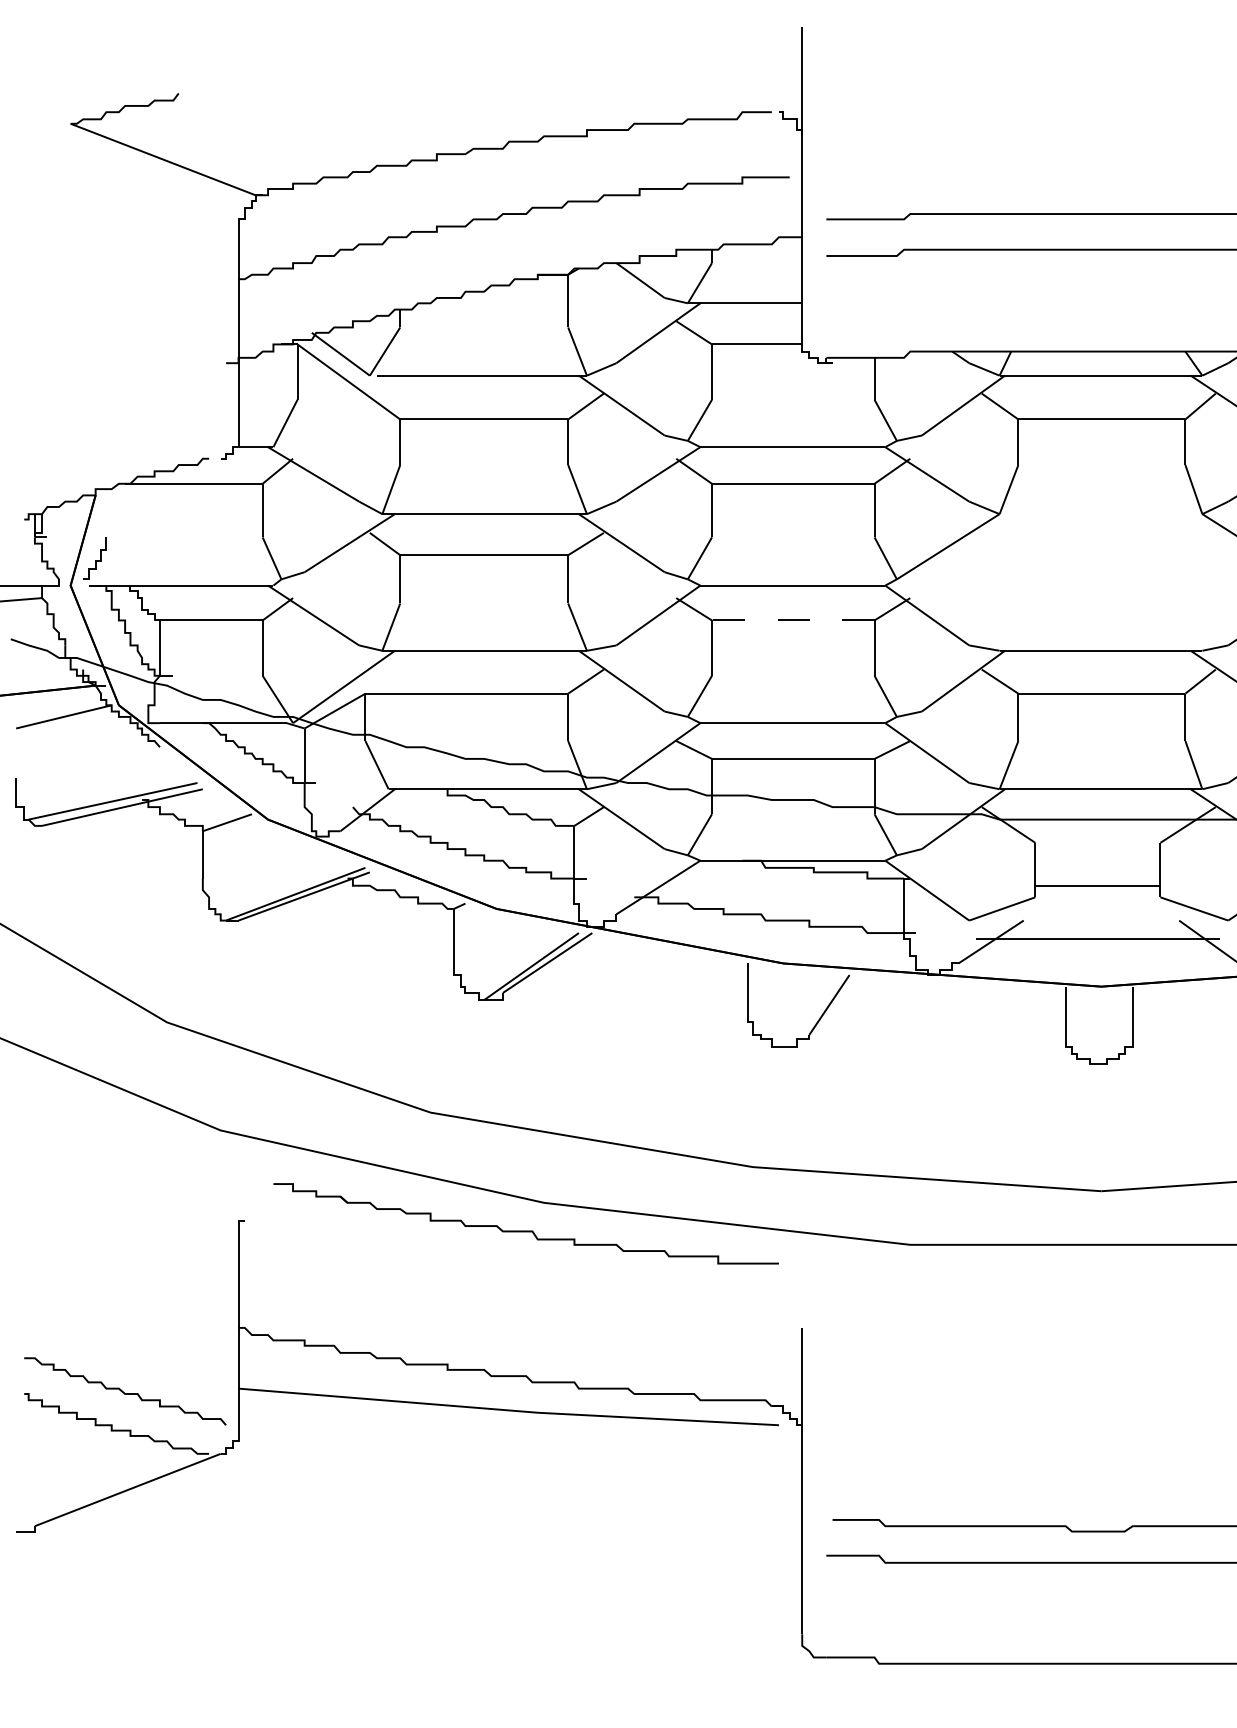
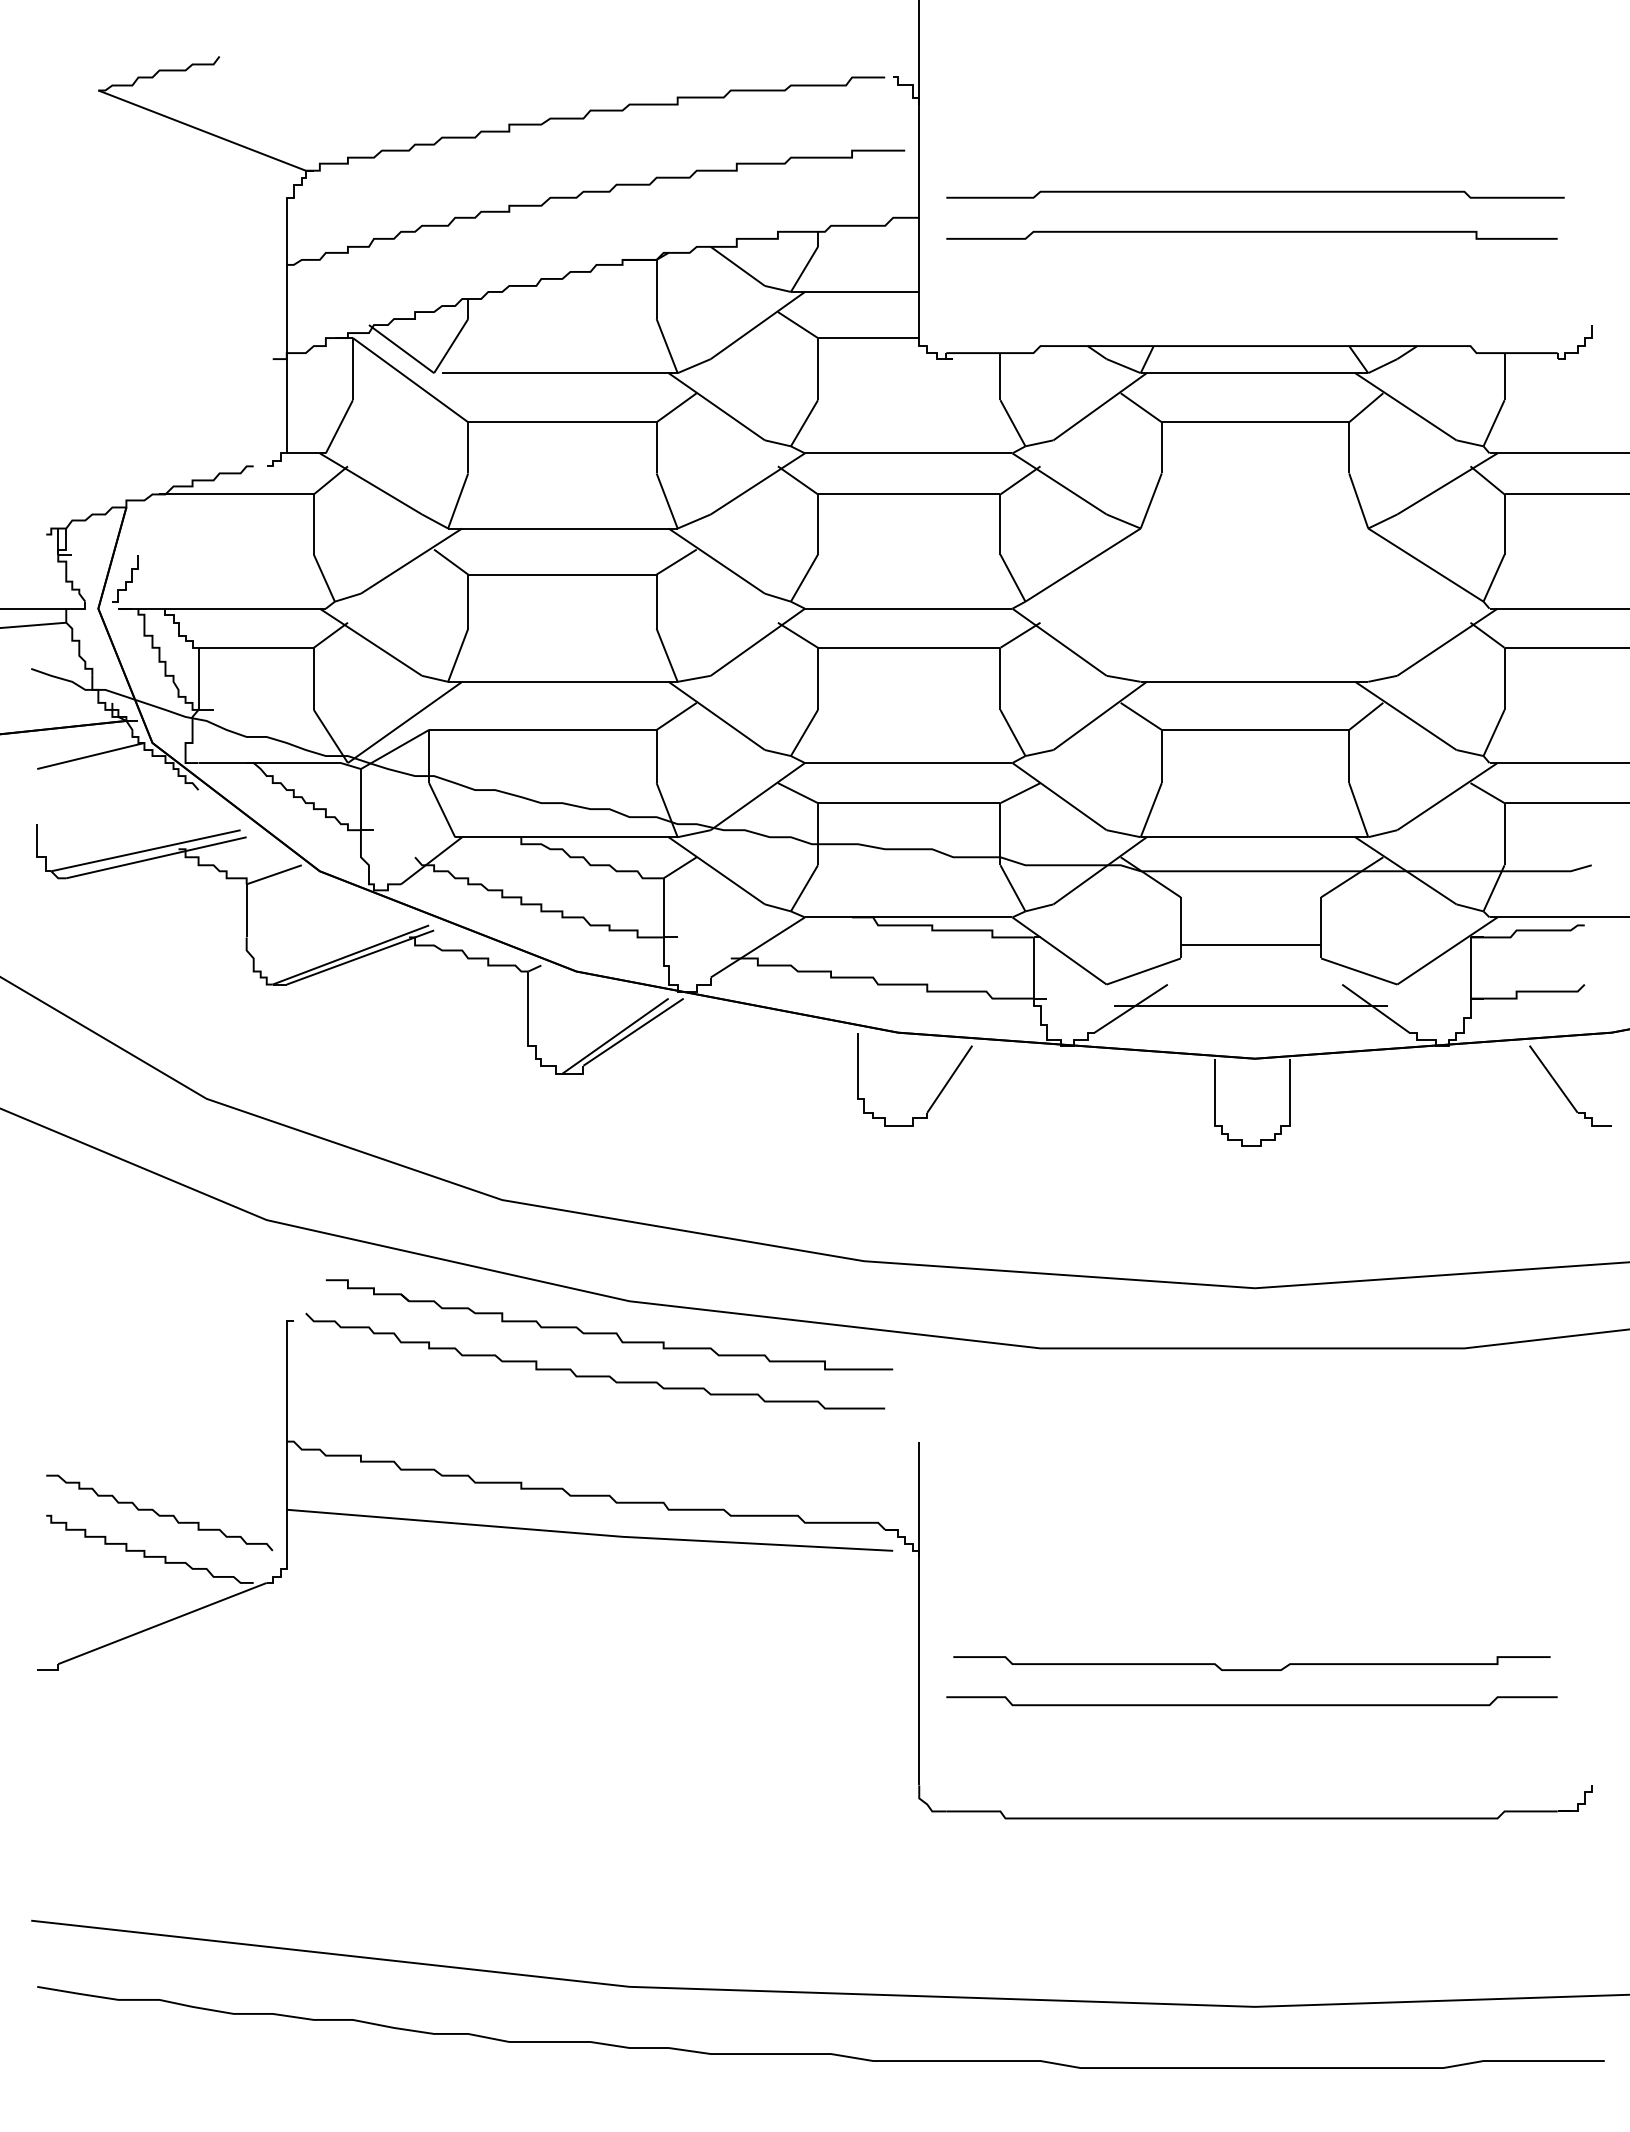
line: (792, 620) -> (908, 647), dashed -> solid
curve: (513, 1268) -> (595, 1375), added

